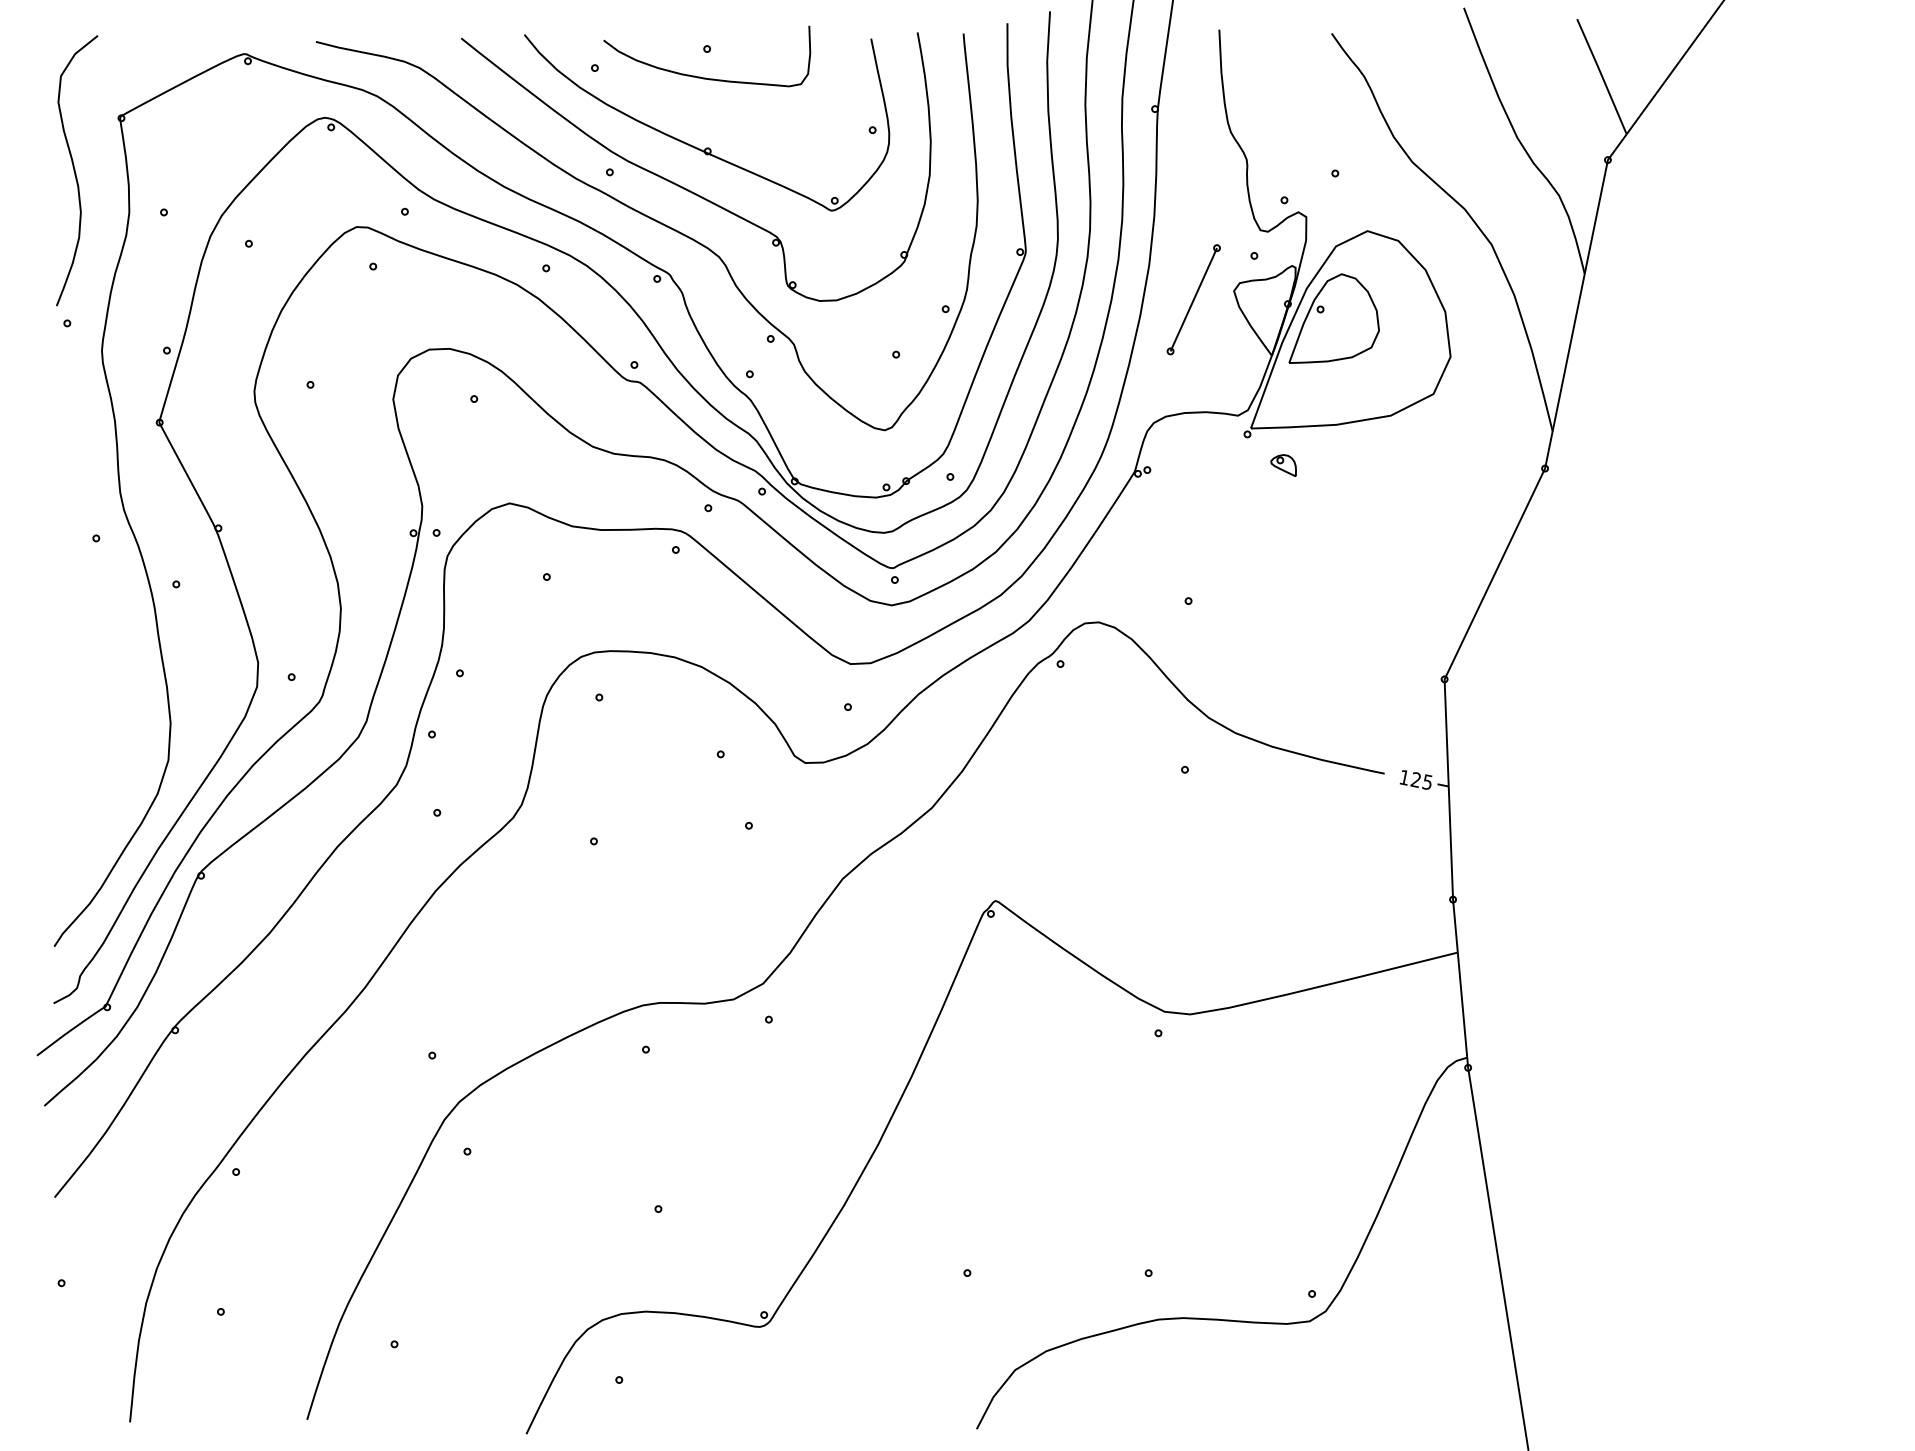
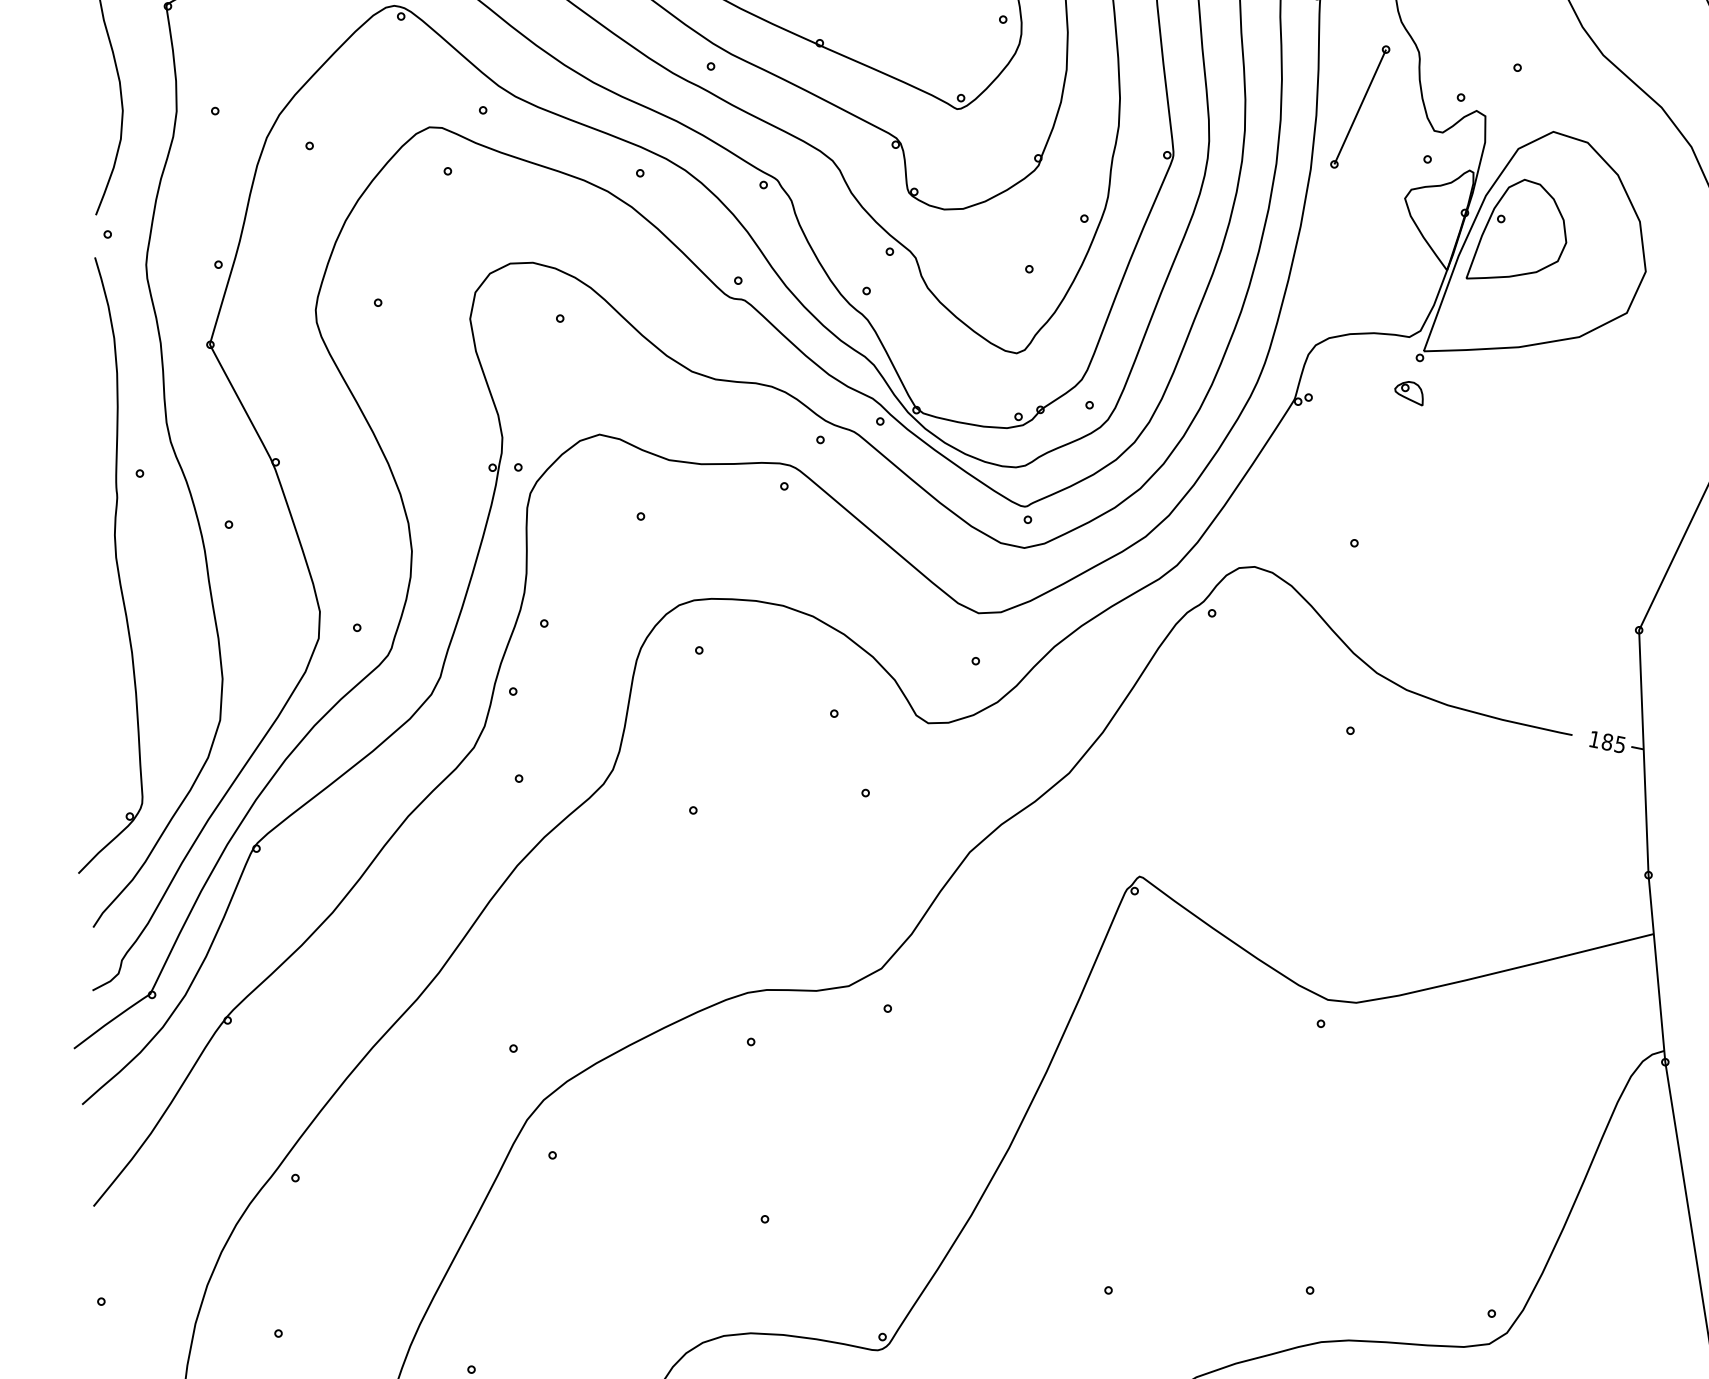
part: (1193, 299) -> (1359, 106), moved
part: (1283, 465) -> (1408, 393), moved
part: (69, 621) -> (110, 565), added
text: (1415, 779) -> (1606, 741), 125 -> 185

